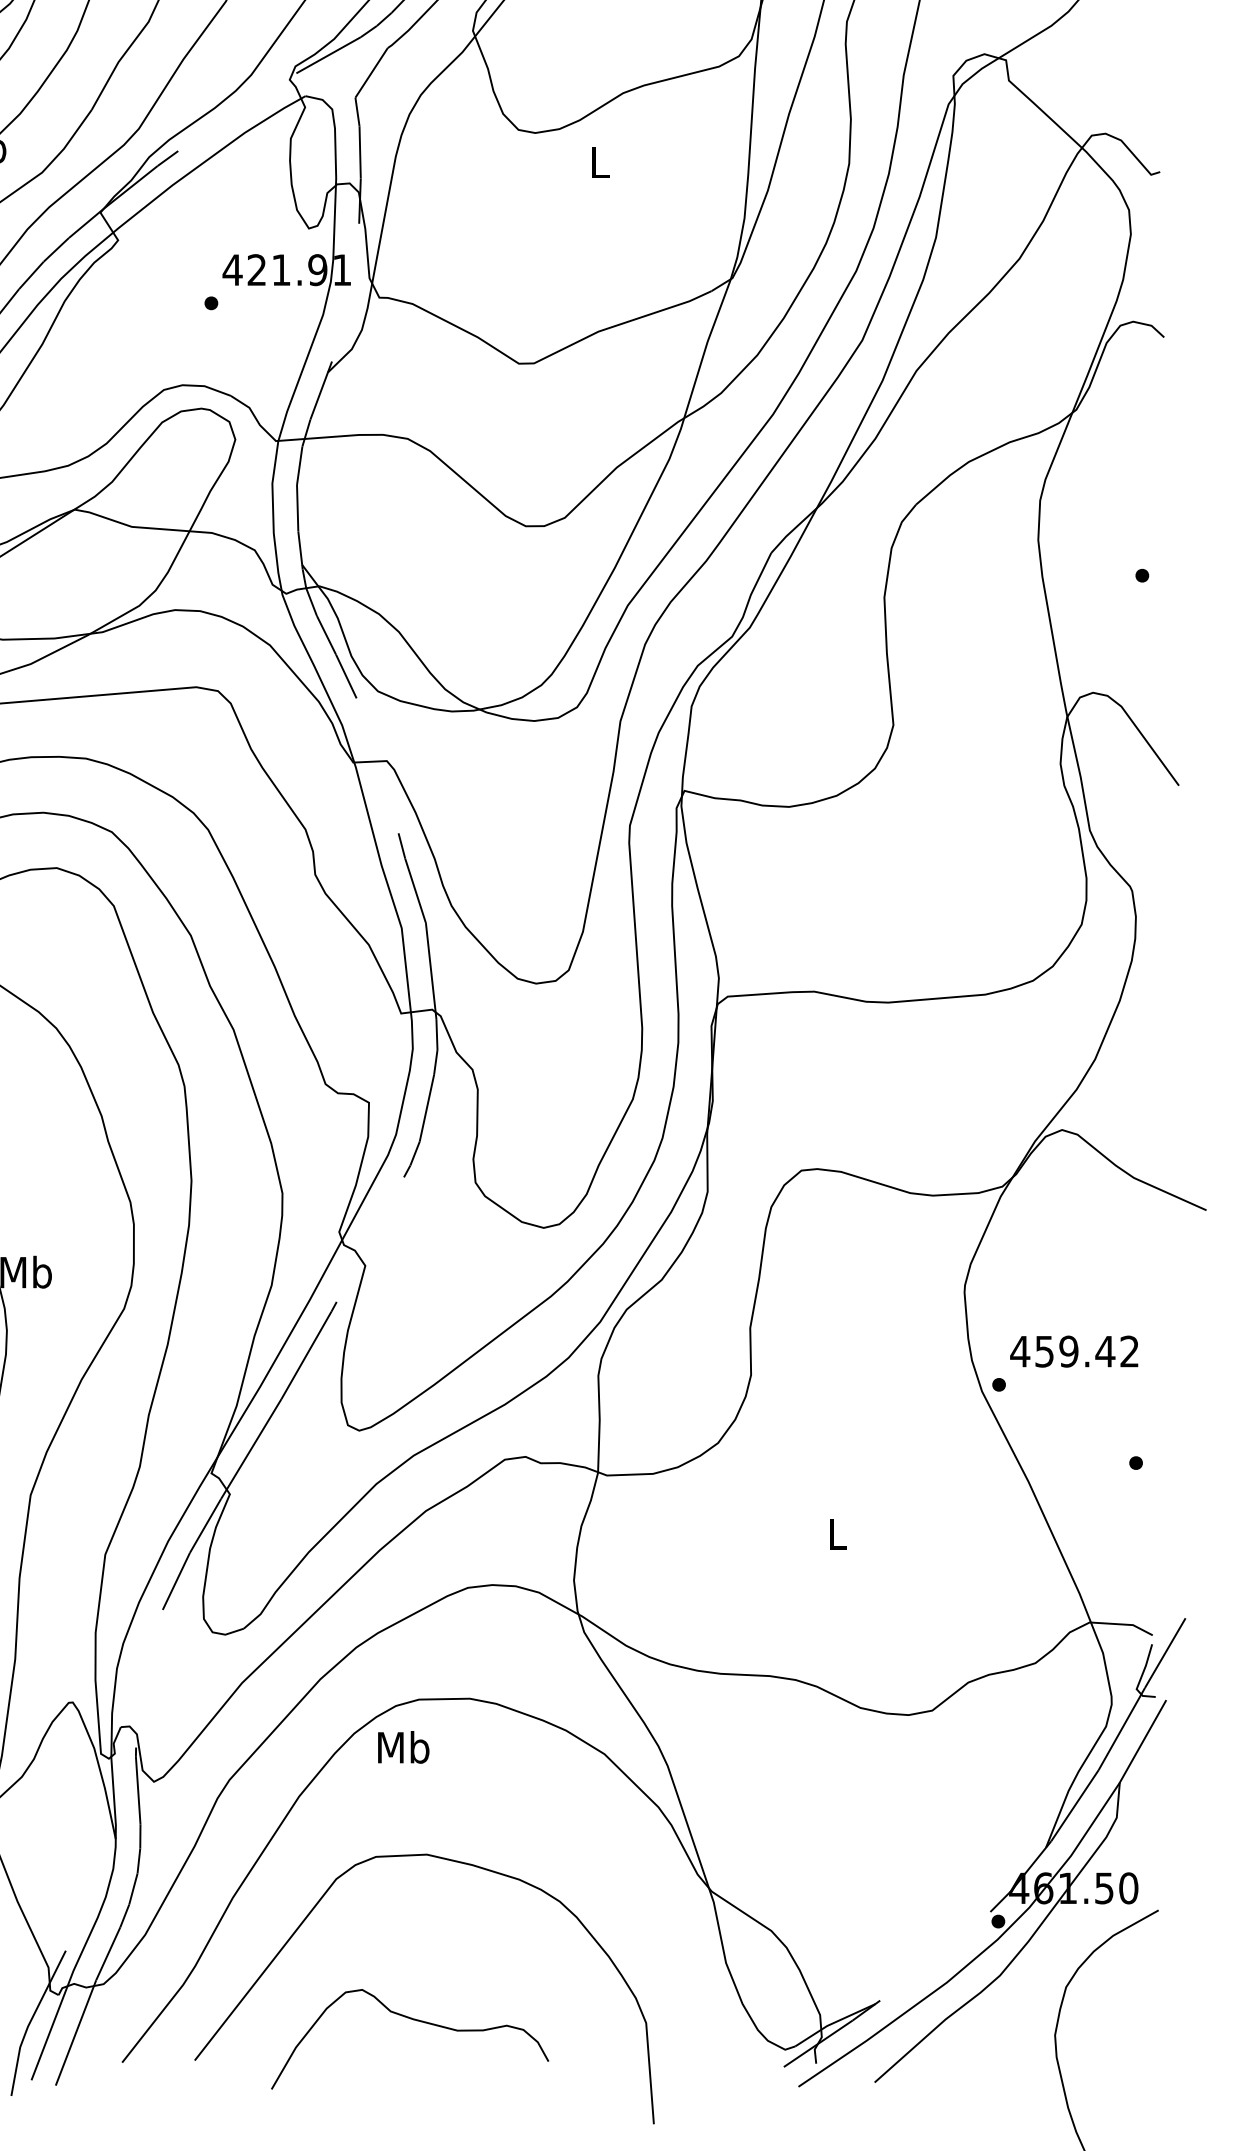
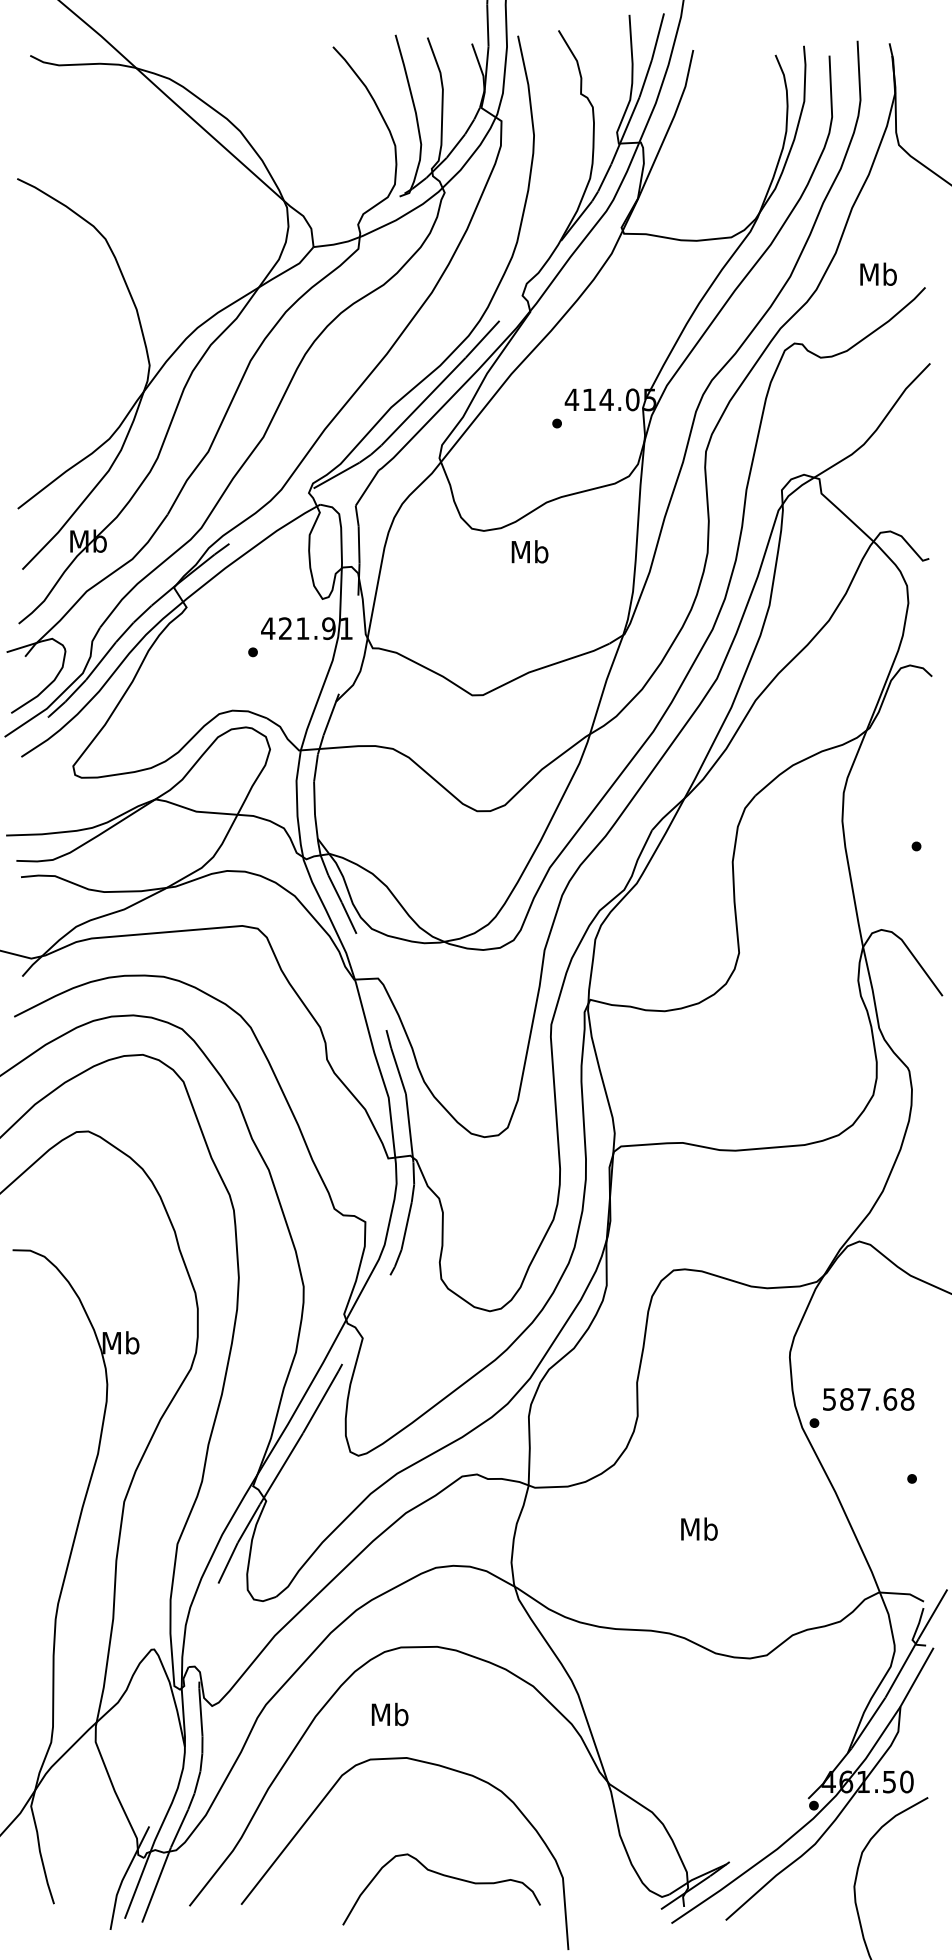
text: (599, 161) -> (529, 551), L -> Mb
text: (1074, 1351) -> (868, 1399), 459.42 -> 587.68
text: (837, 1532) -> (699, 1528), L -> Mb
text: (402, 1747) -> (389, 1714), moved
curve: (412, 2020) -> (443, 1876), moved

